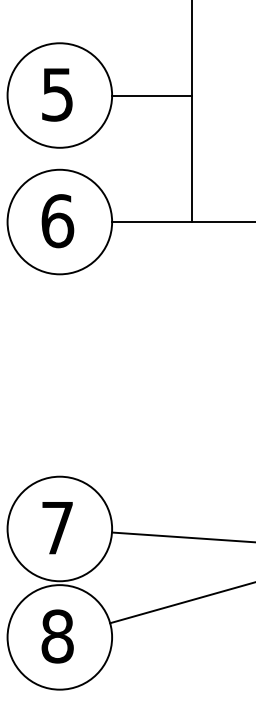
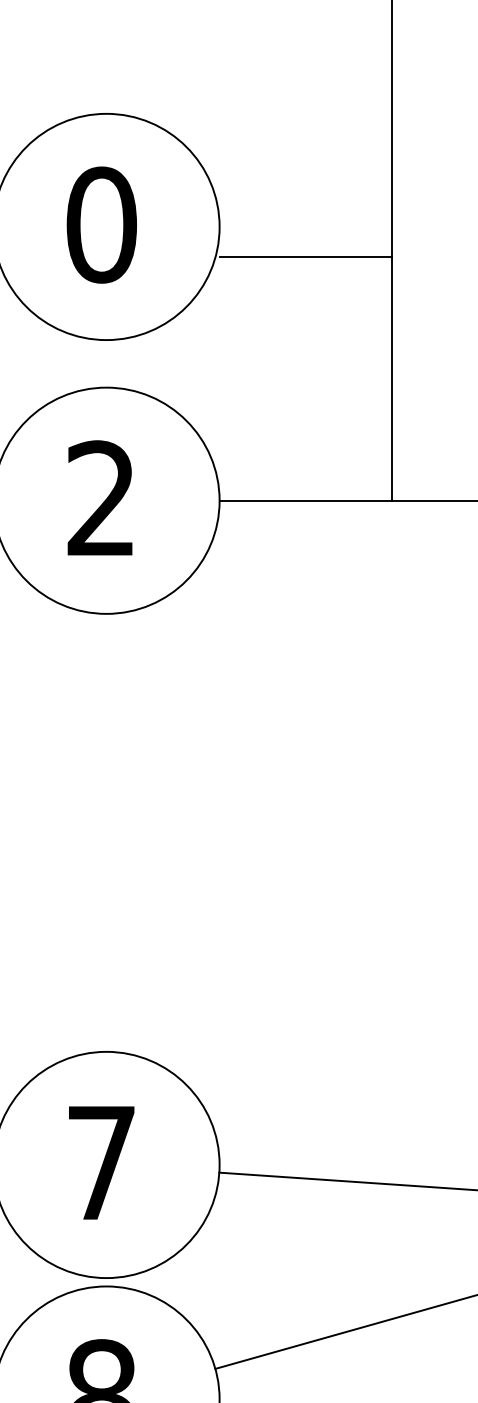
text: (57, 94) -> (101, 224), 5 -> 0
line: (151, 95) -> (304, 257), moved
text: (57, 221) -> (101, 499), 6 -> 2

